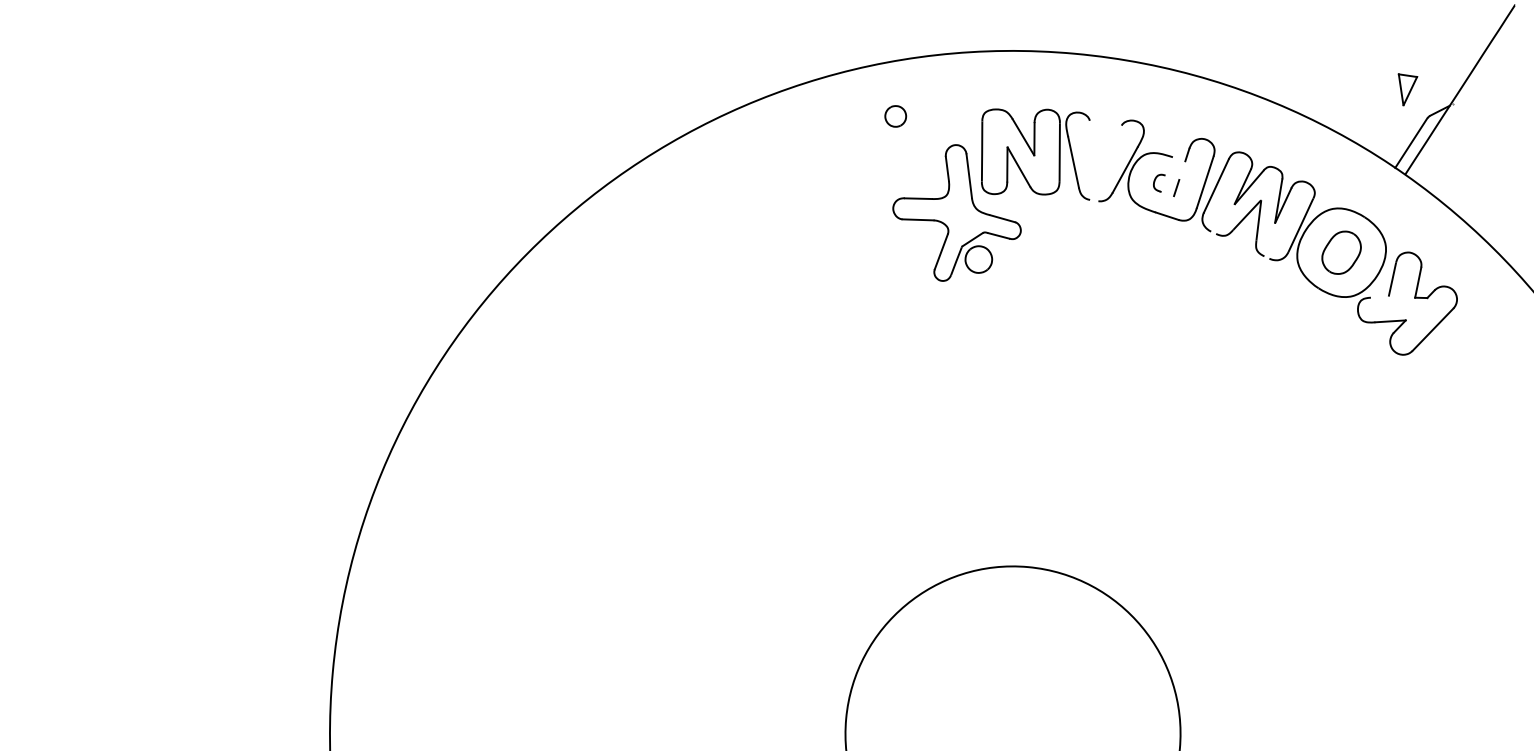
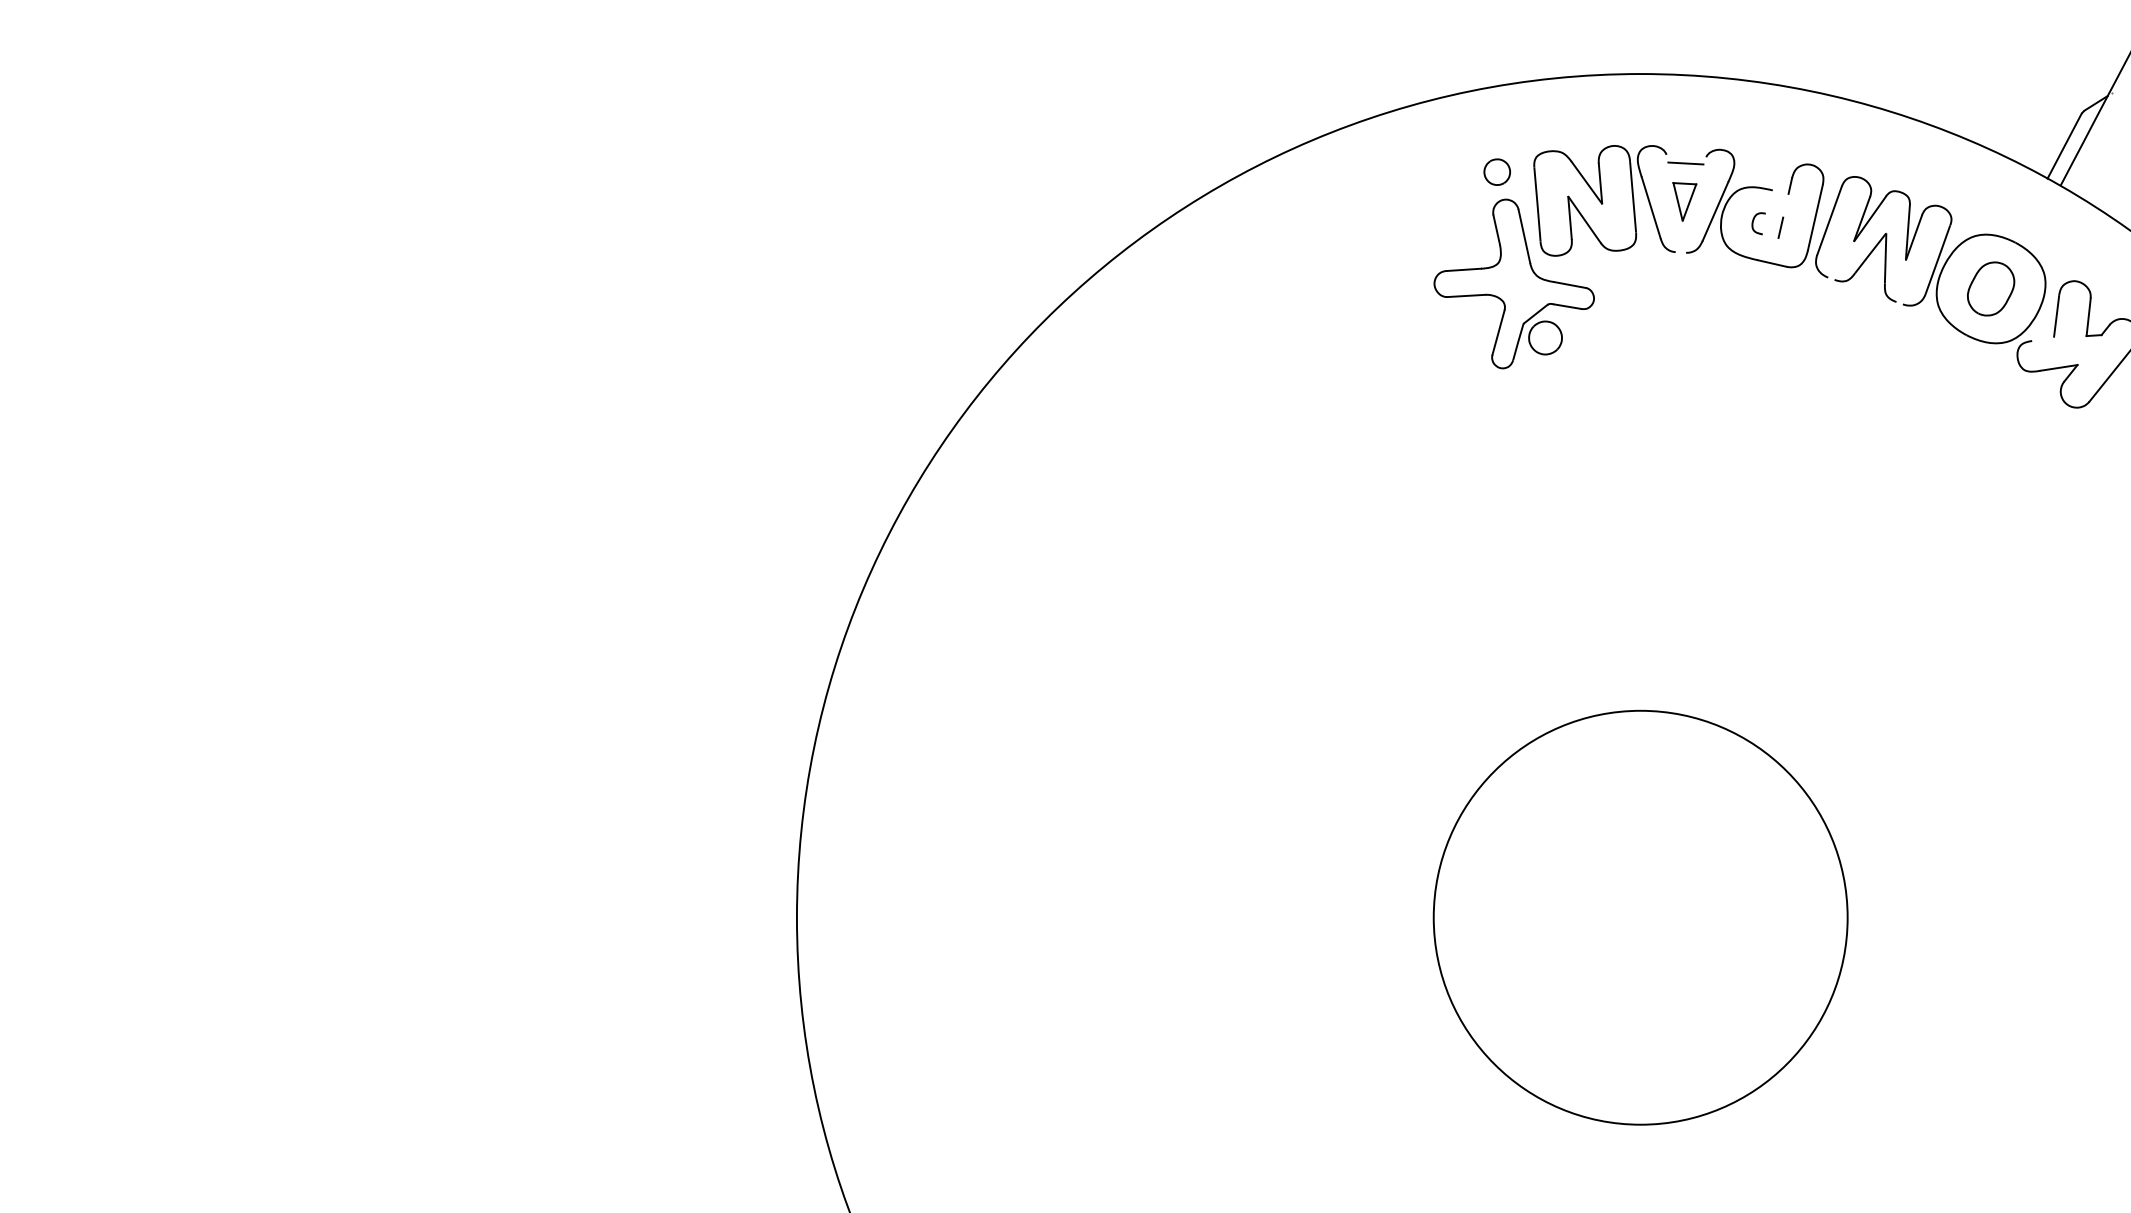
part: (1406, 89) -> (1684, 201), moved
part: (895, 115) -> (1497, 171), moved
line: (1104, 129) -> (1685, 163), added

